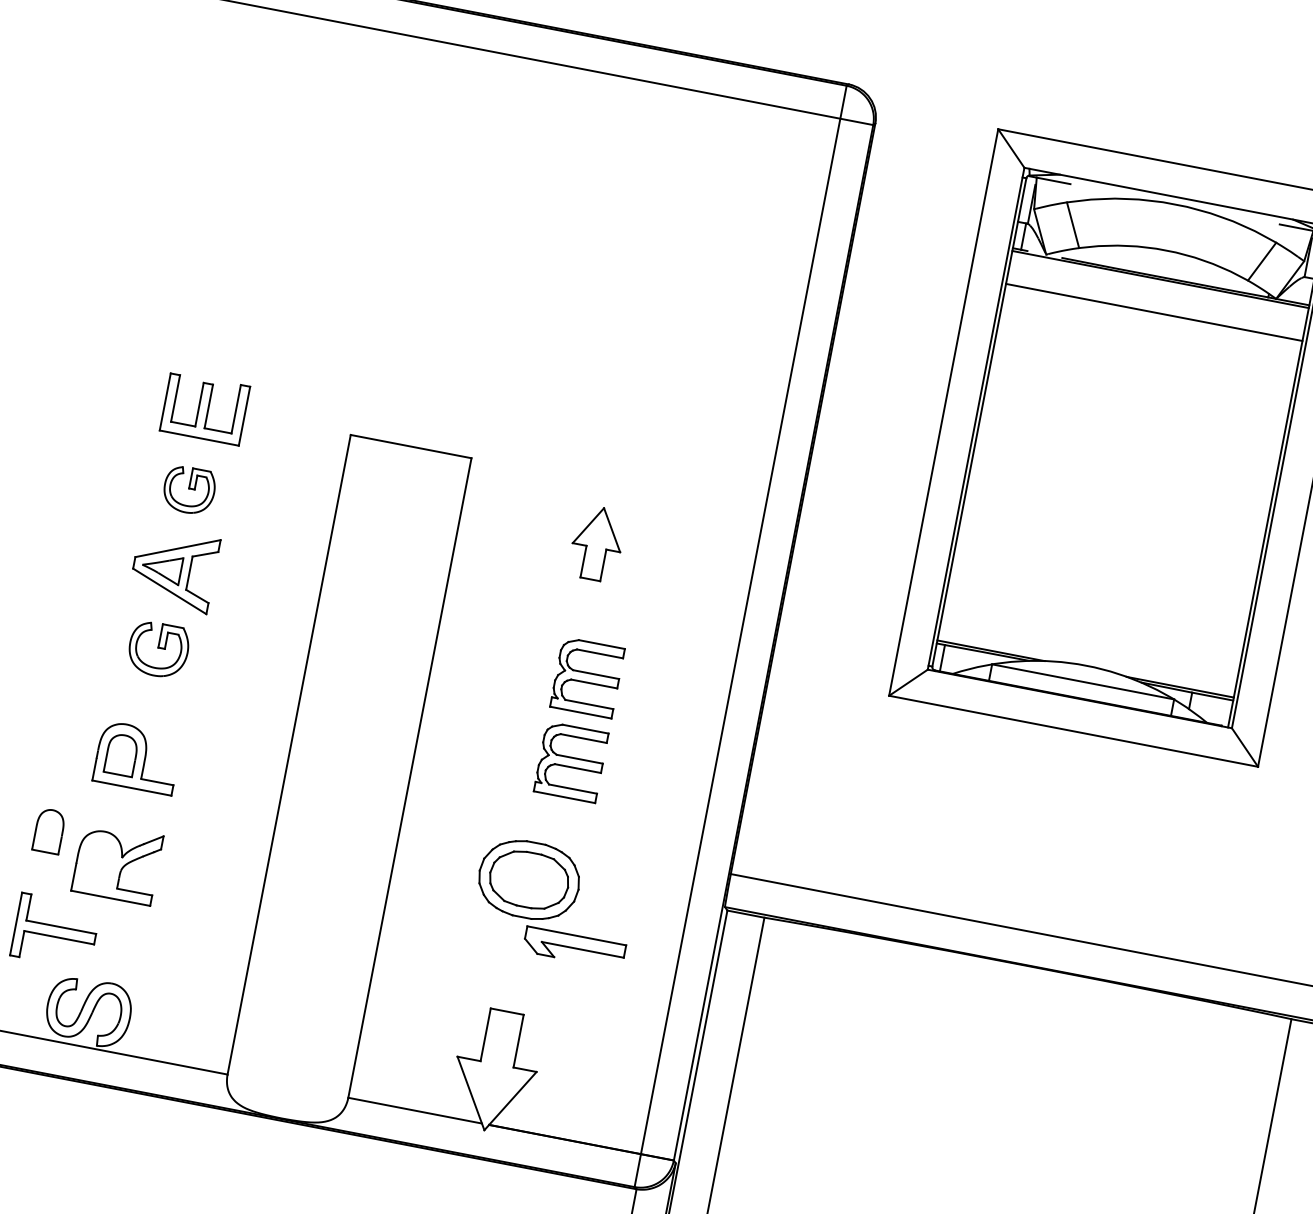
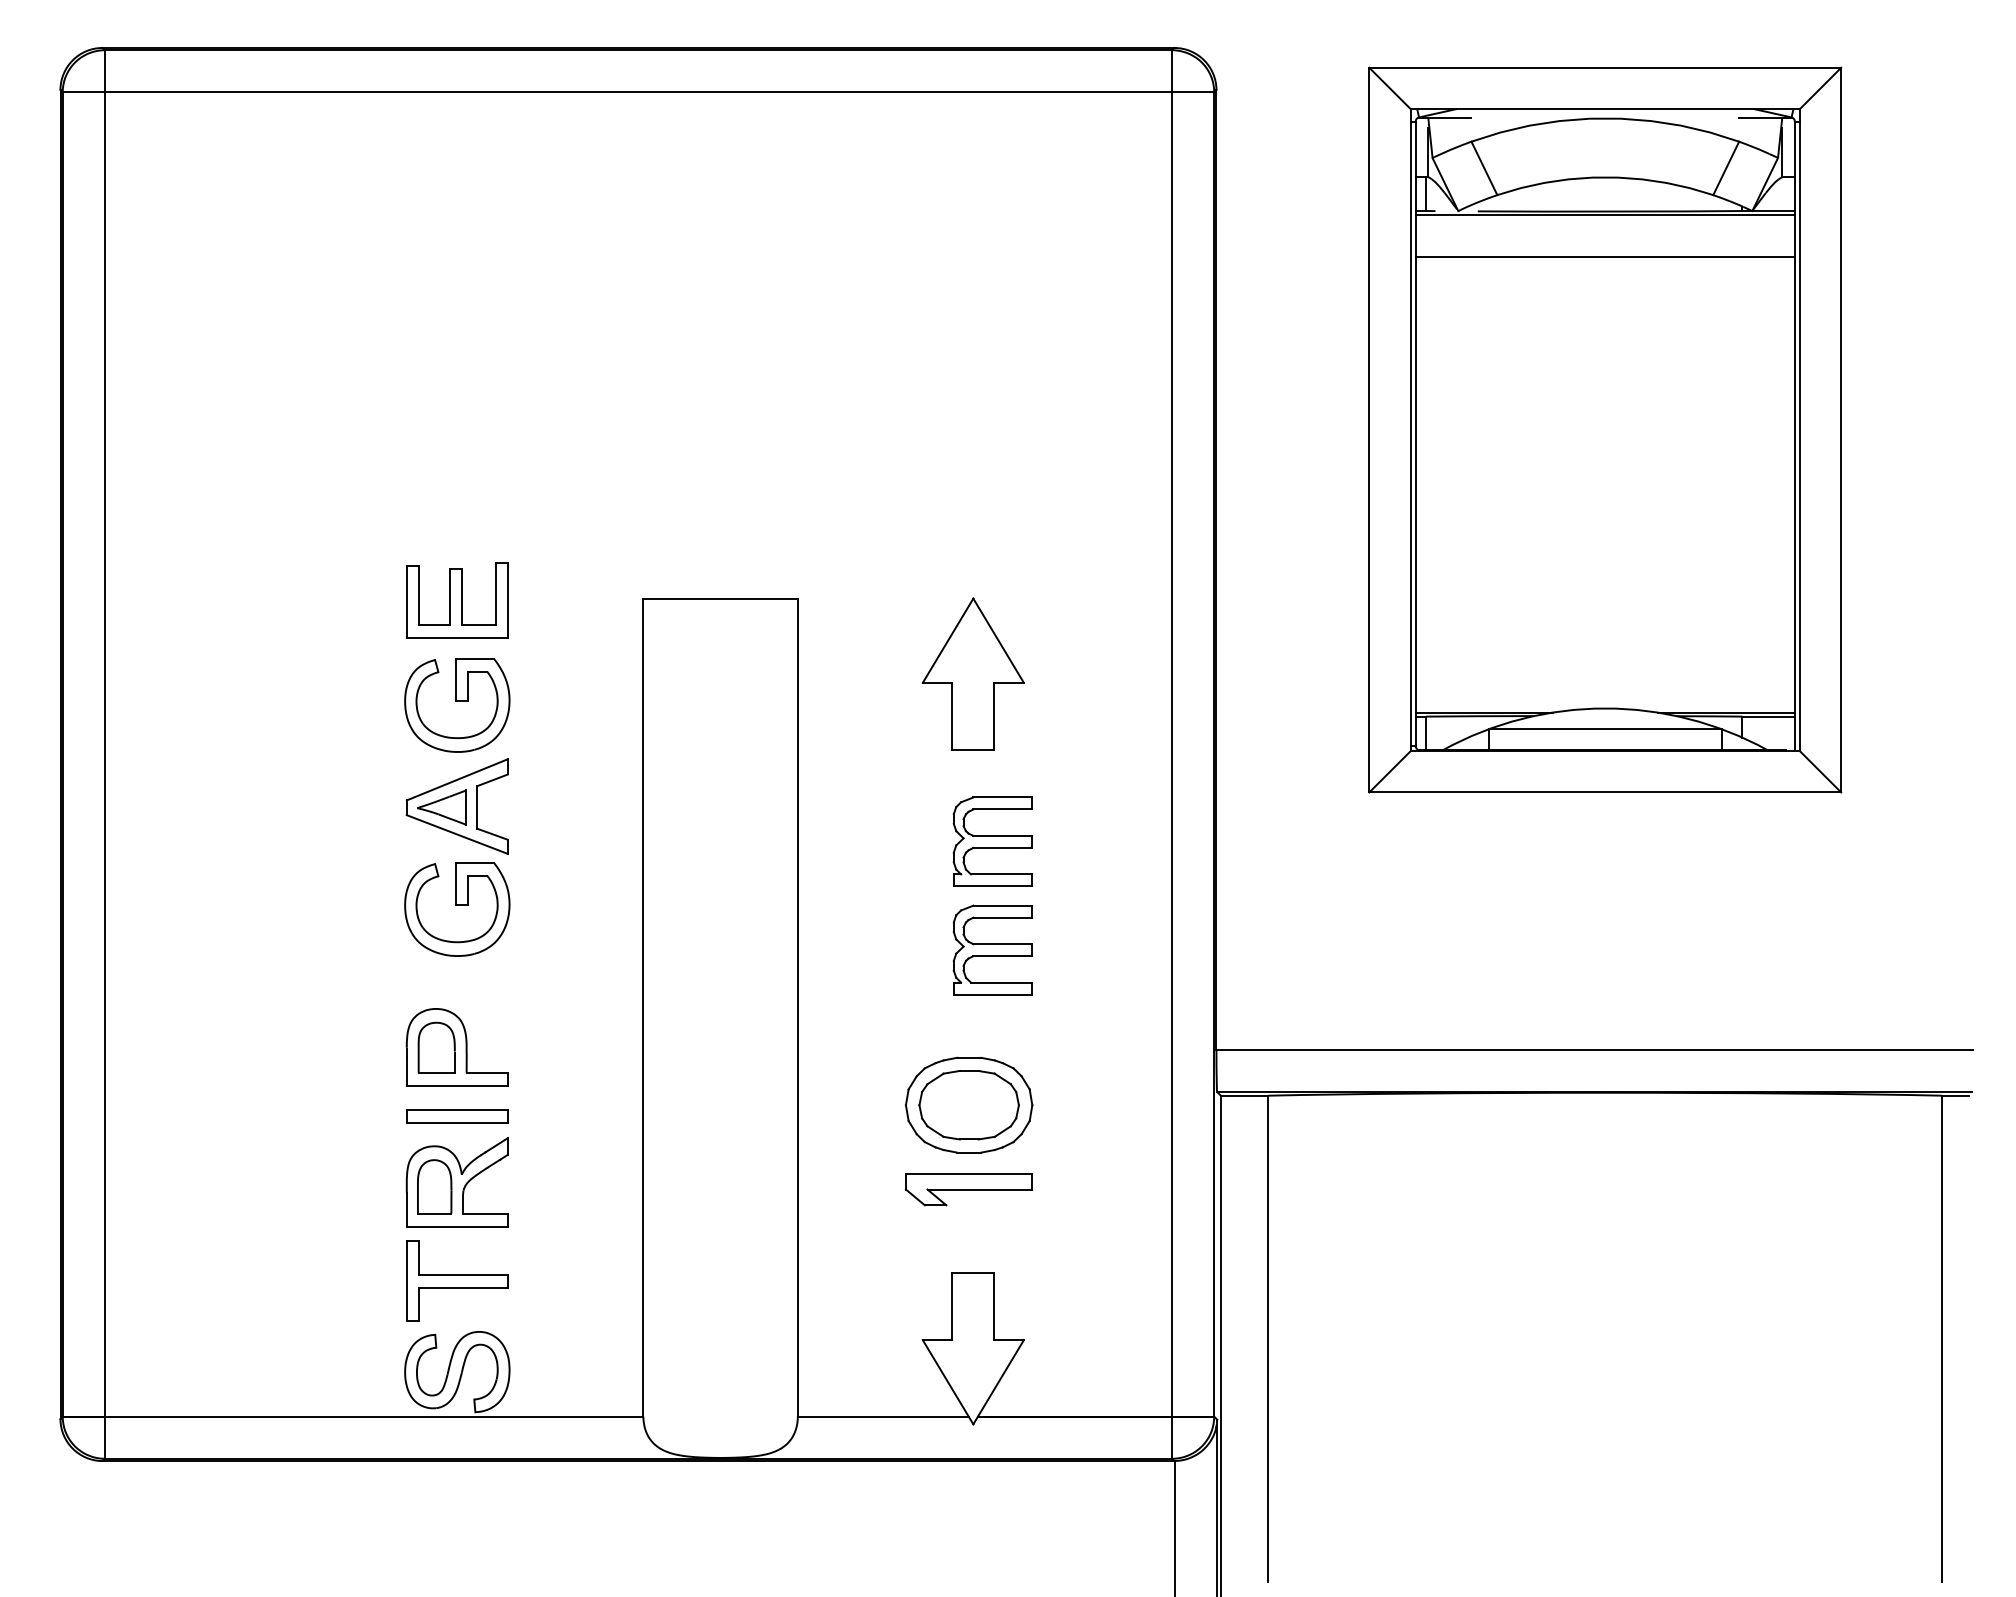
part: (189, 490) -> (457, 705), size x1.67
part: (596, 543) -> (972, 673), size x1.67
part: (158, 650) -> (457, 909), size x1.43
part: (127, 811) -> (457, 1116), added
part: (49, 830) -> (434, 1186), moved
part: (55, 931) -> (457, 1280), moved
part: (573, 948) -> (968, 1189), moved

